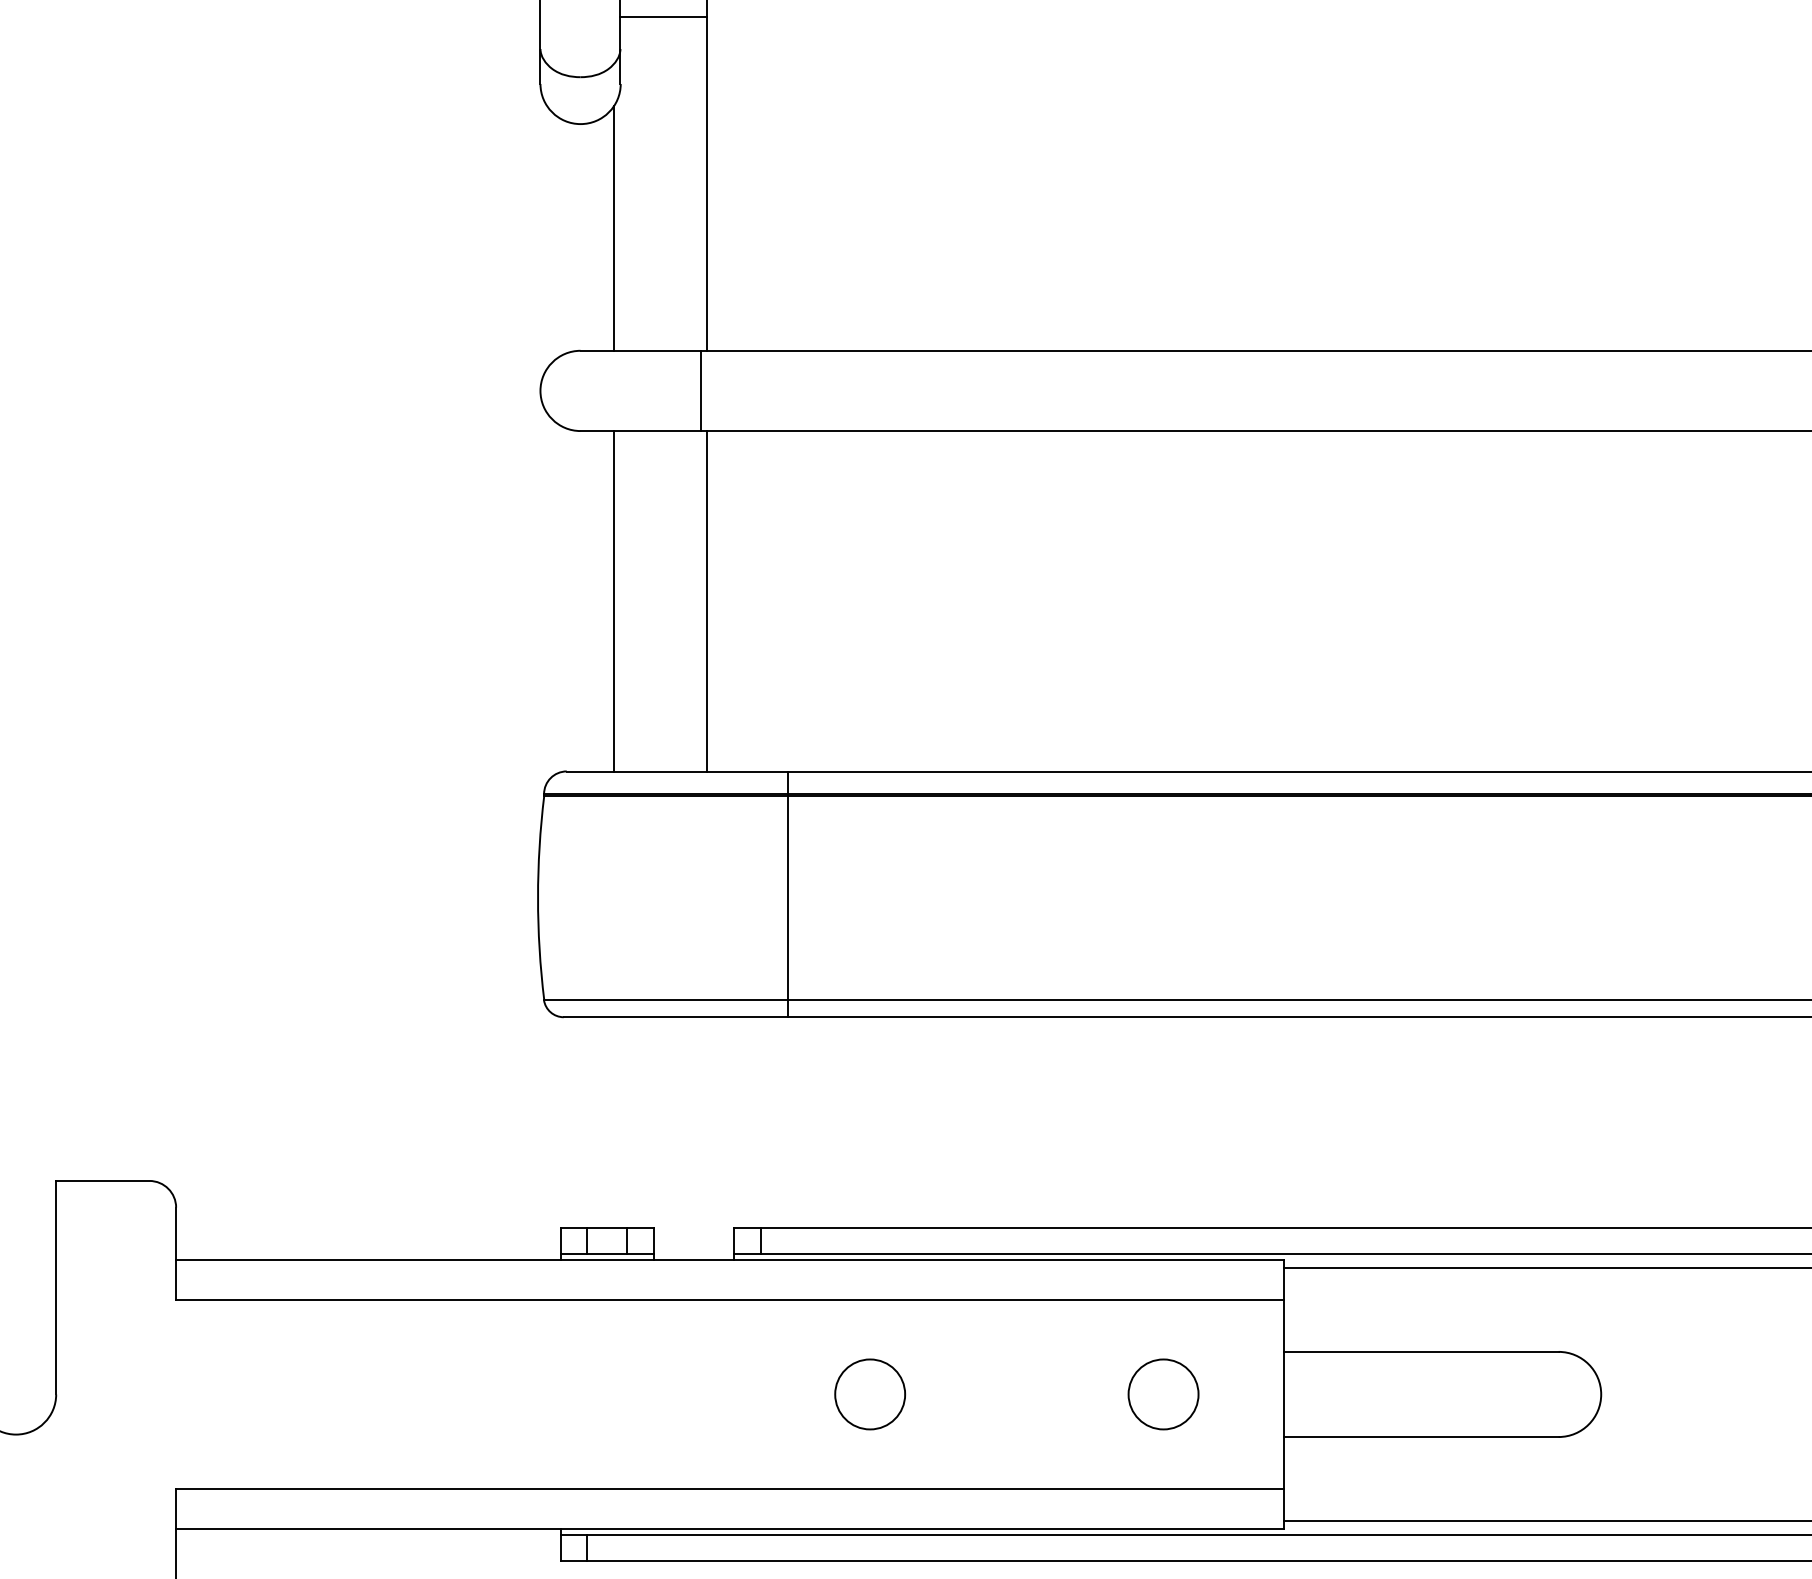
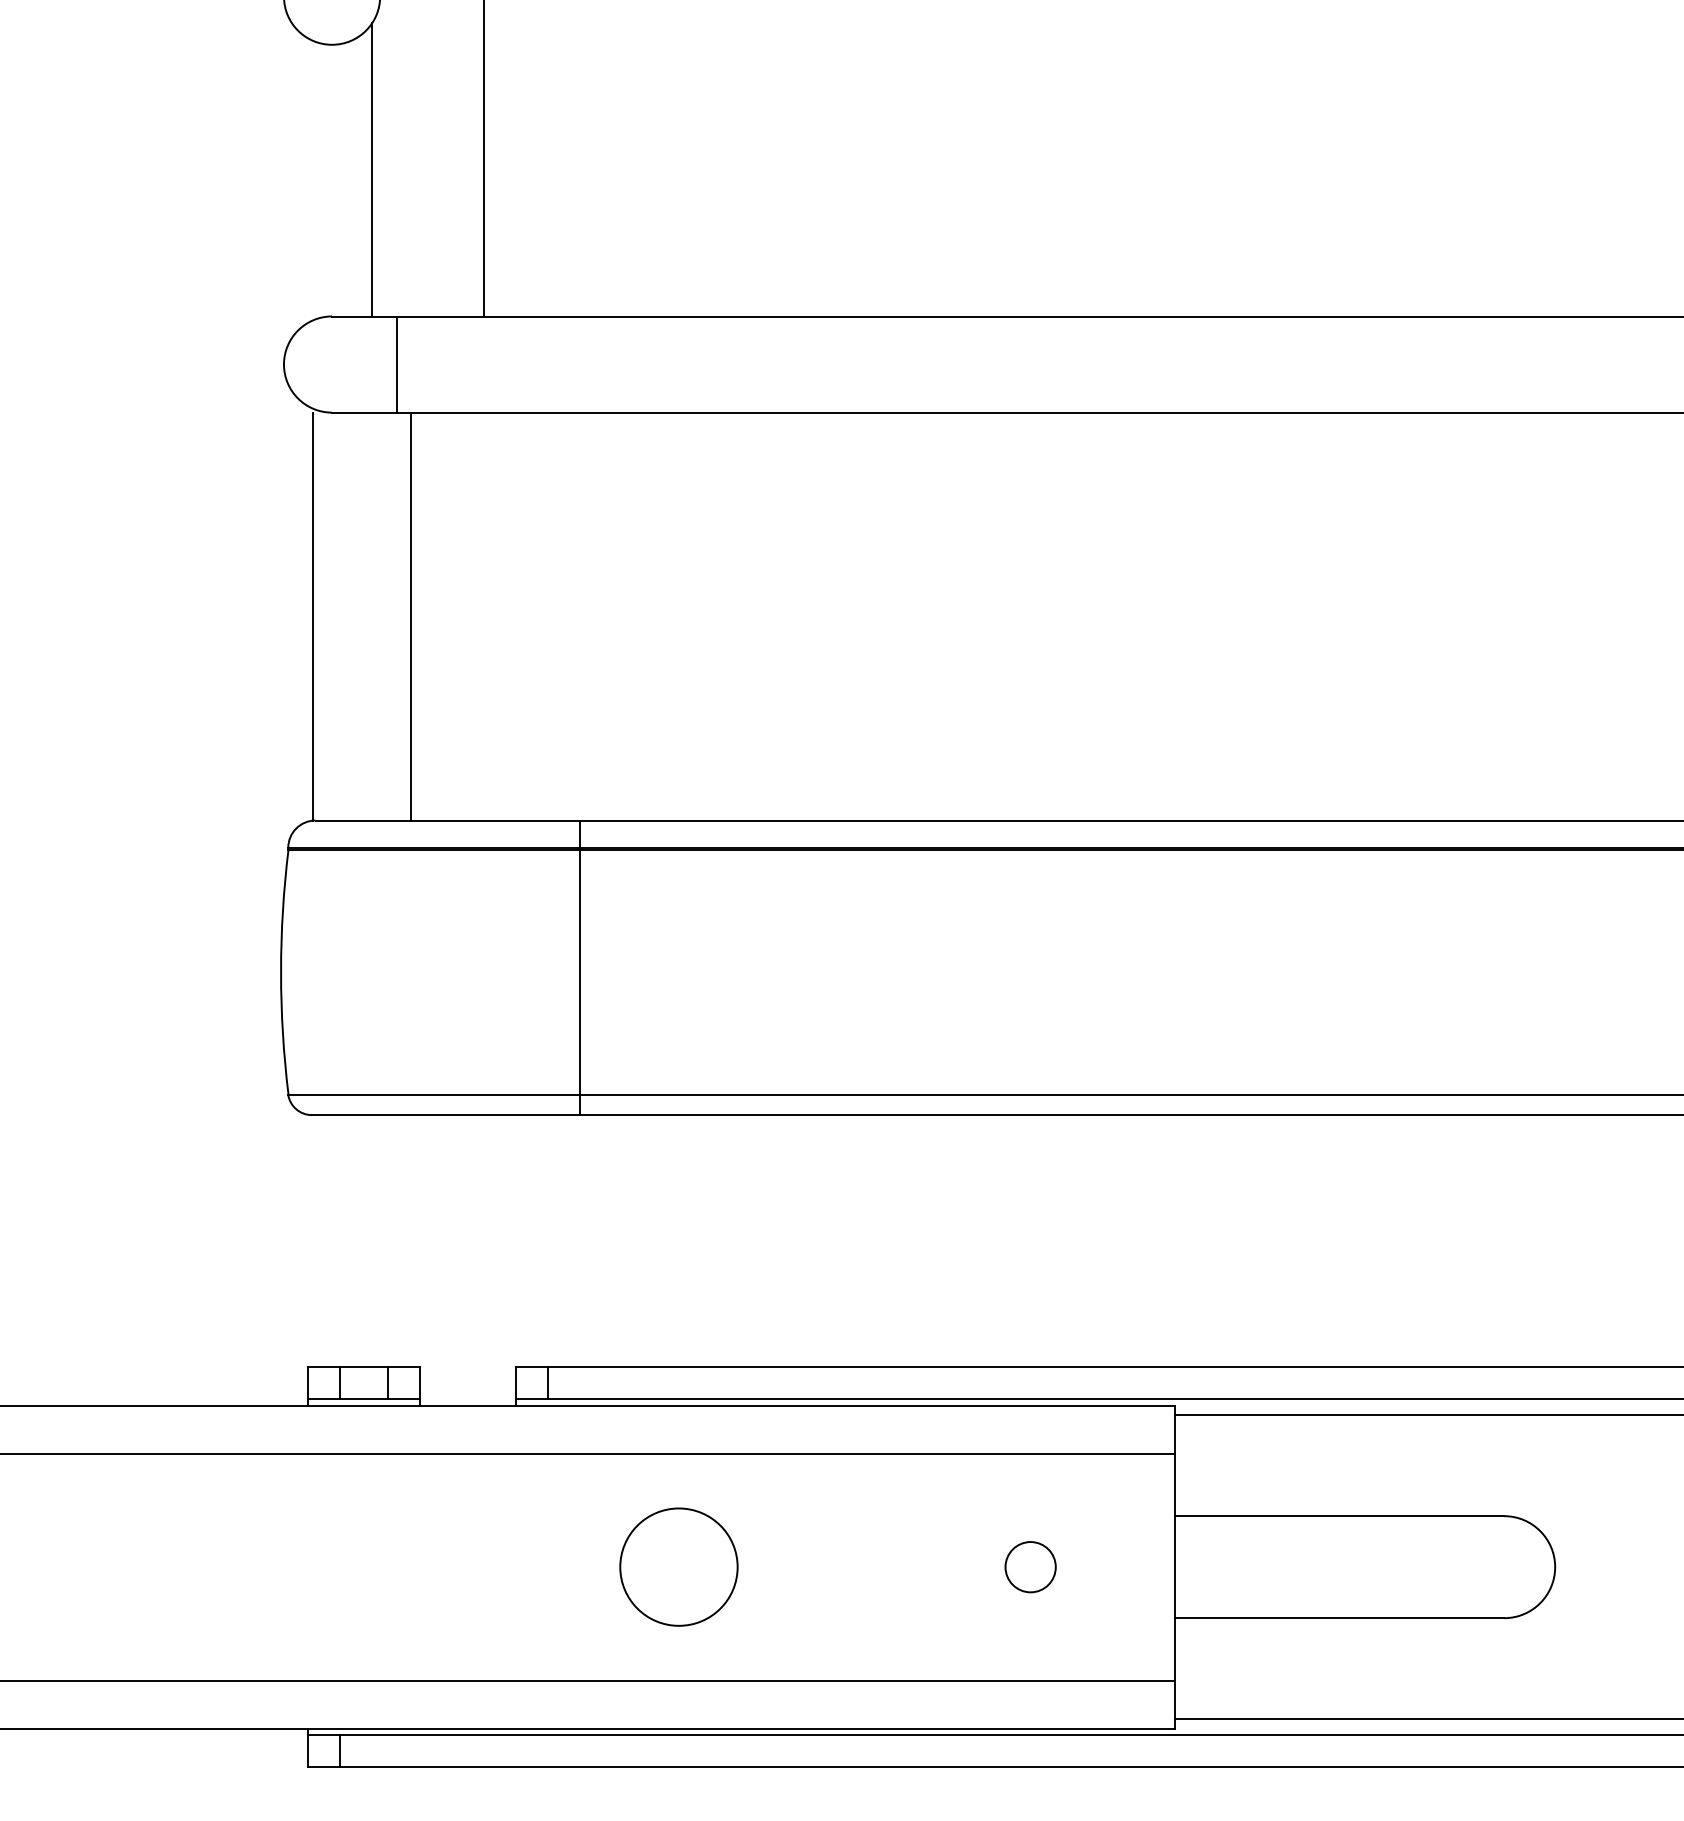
line: (700, 391) -> (396, 365), moved
line: (613, 601) -> (312, 616), moved
line: (707, 601) -> (411, 616), moved
circle: (870, 1394) -> (679, 1567), size x1.4
circle: (1163, 1394) -> (1030, 1567), size x0.6

